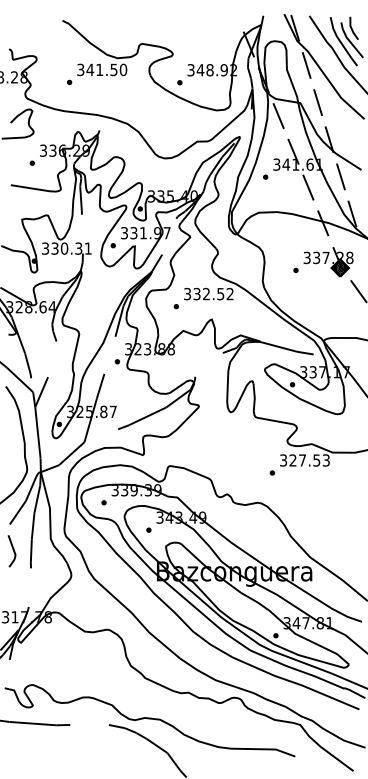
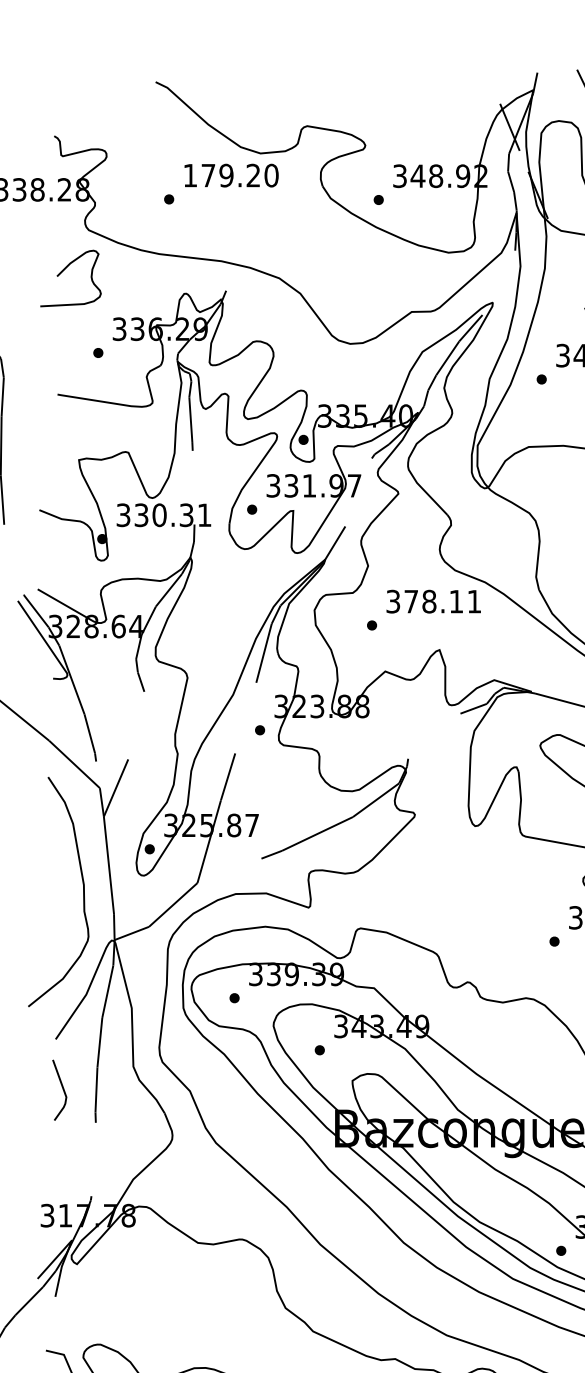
text: (97, 69) -> (222, 174), 341.50 -> 179.20
line: (278, 115) -> (566, 262), removed
text: (213, 293) -> (442, 600), 332.52 -> 378.11

